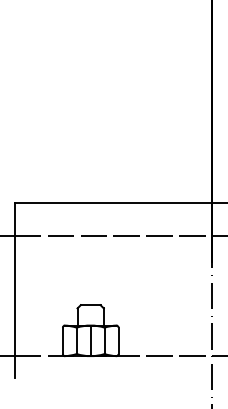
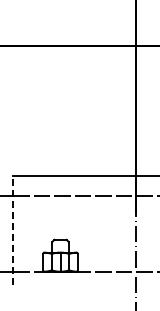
line: (15, 290) -> (13, 230), solid -> dashed

